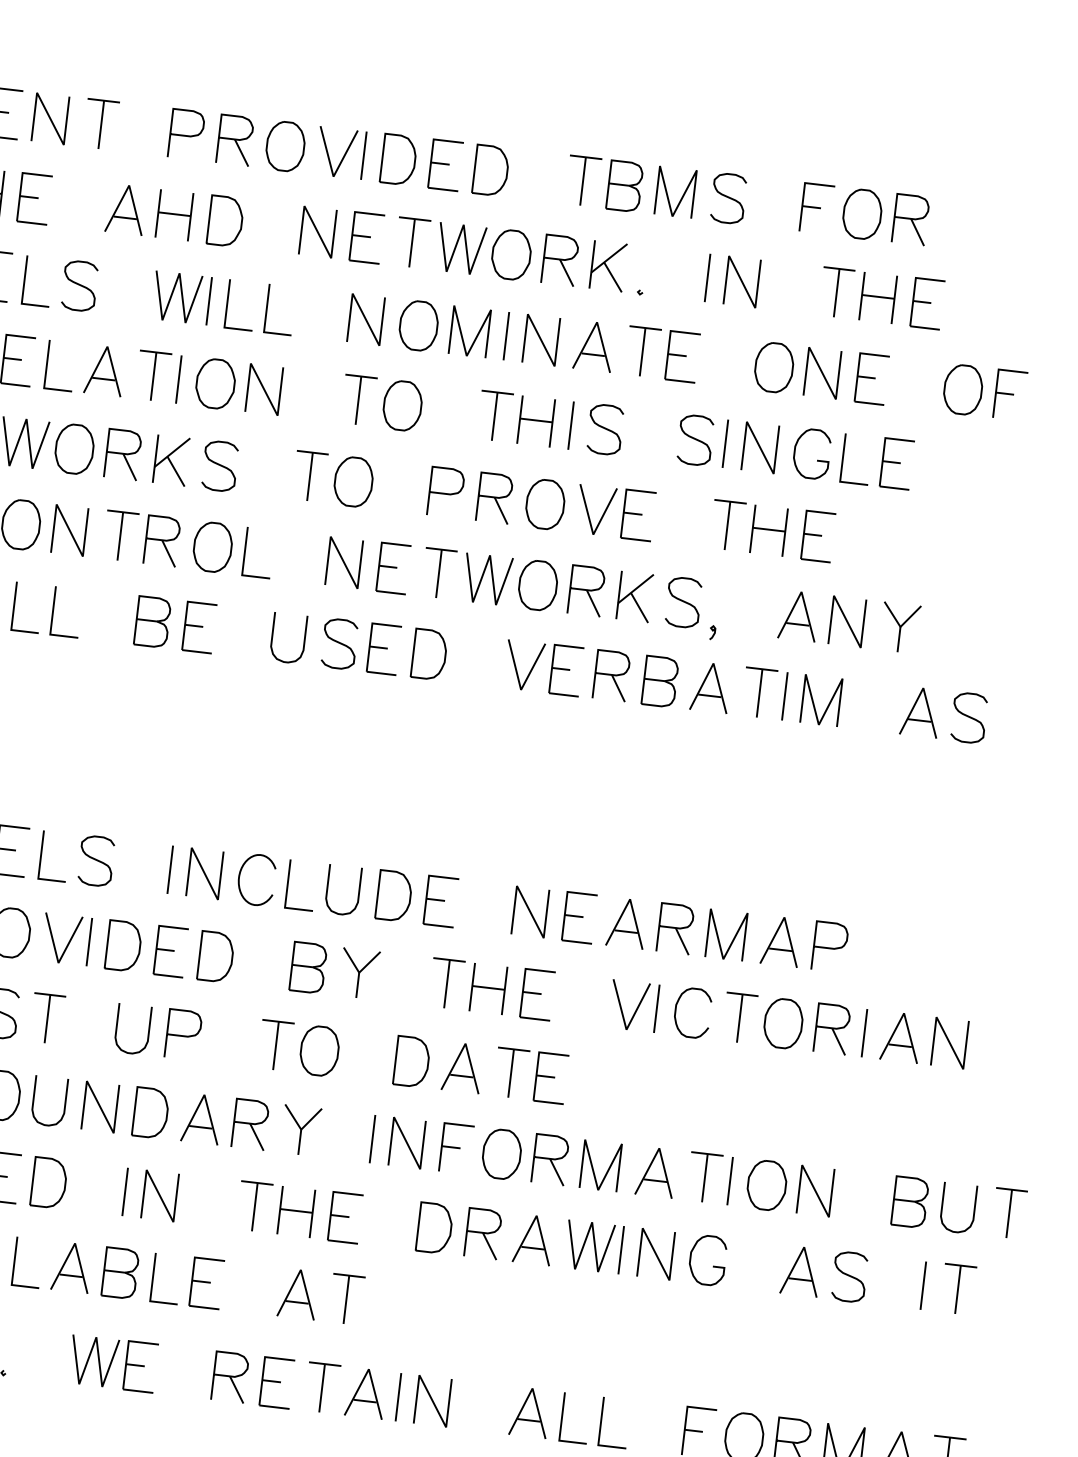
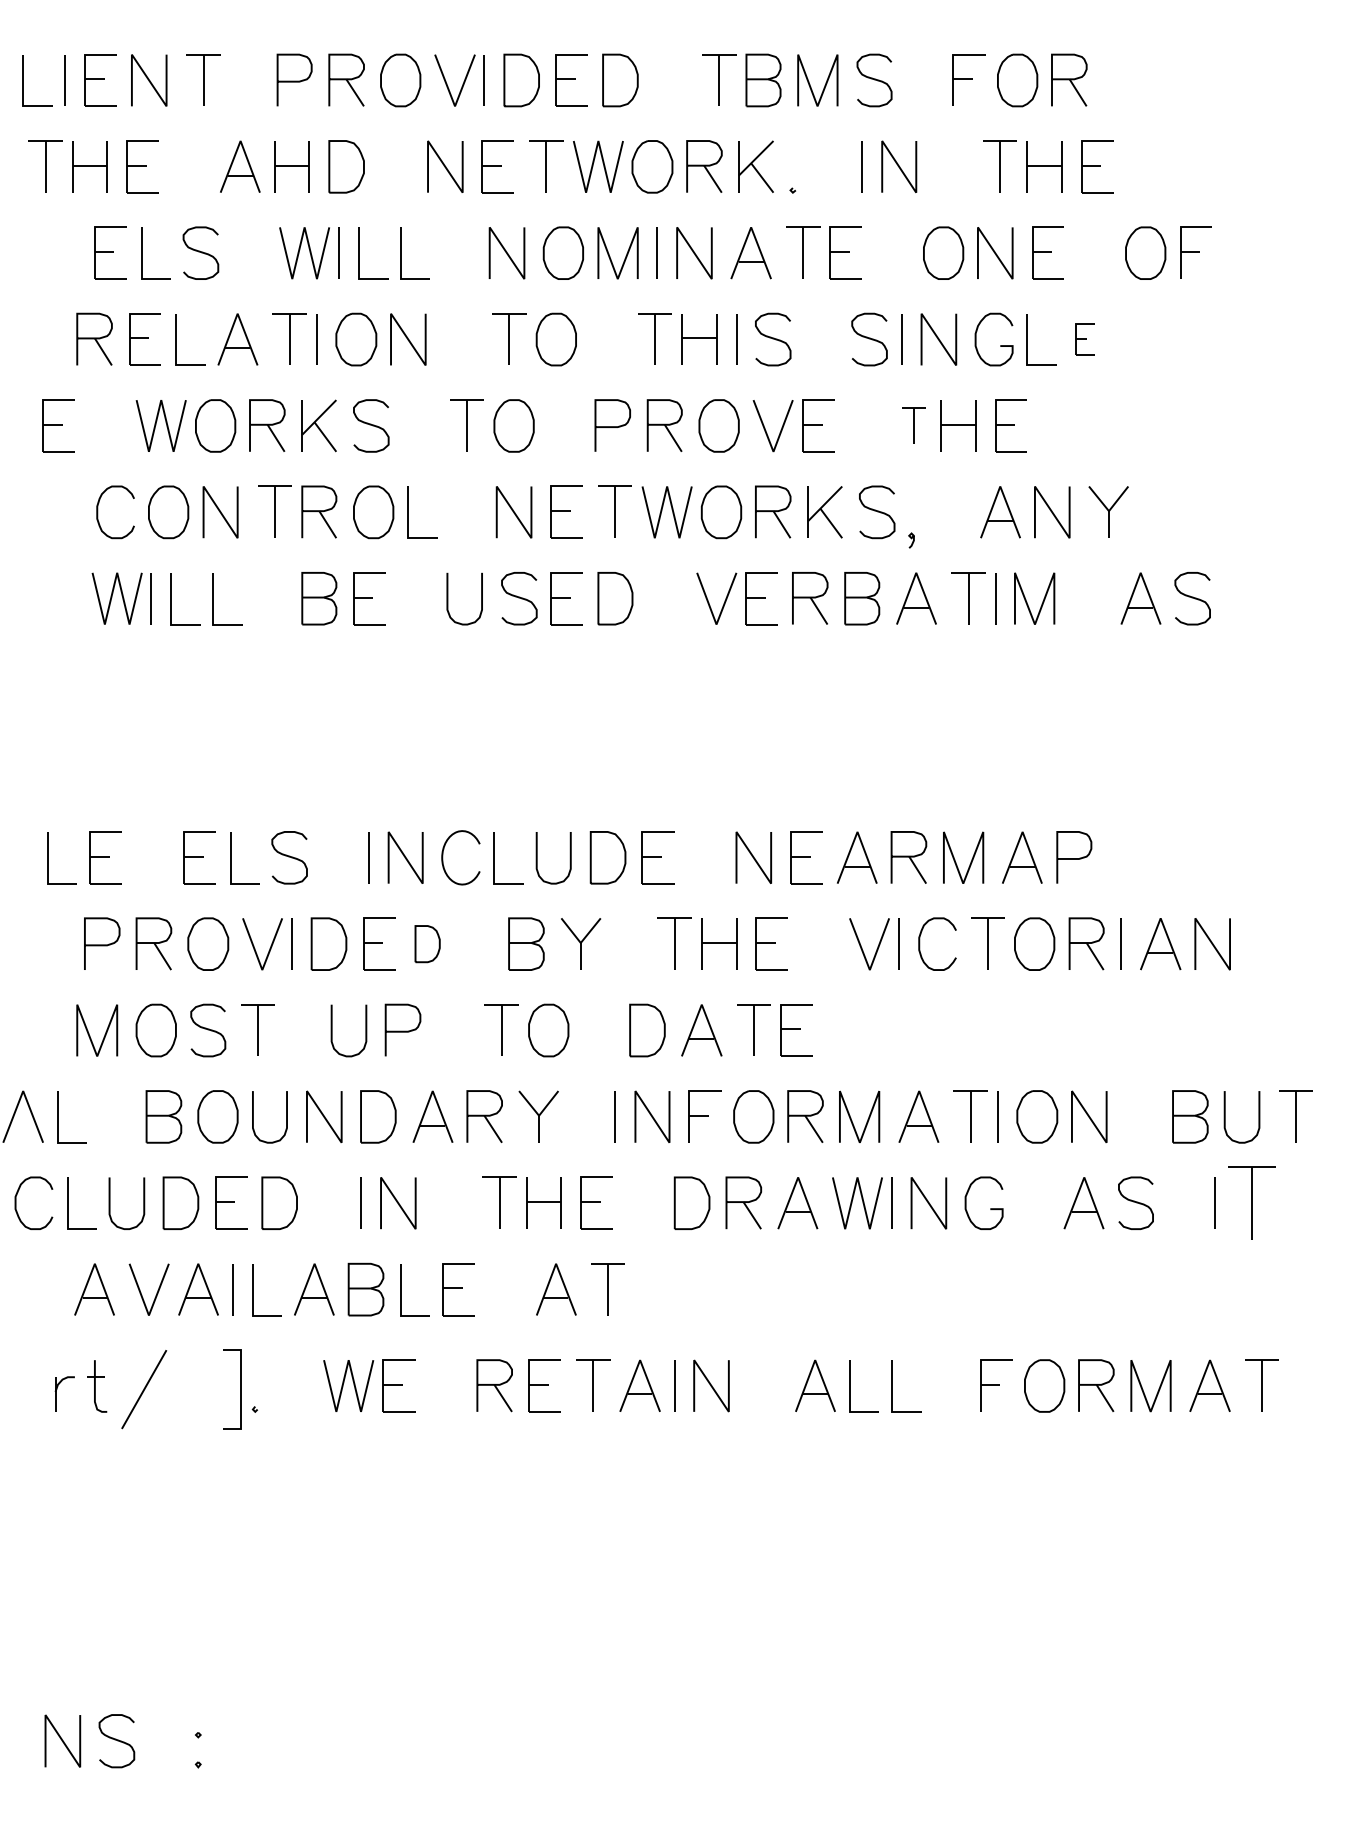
part: (896, 463) -> (1084, 339), size x0.6
part: (728, 525) -> (914, 425), size x0.7
part: (215, 956) -> (427, 943), size x0.7
part: (957, 1289) -> (1251, 1202), size x1.4

